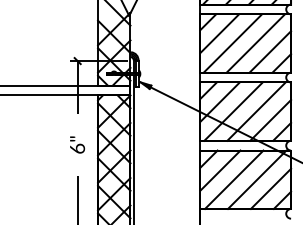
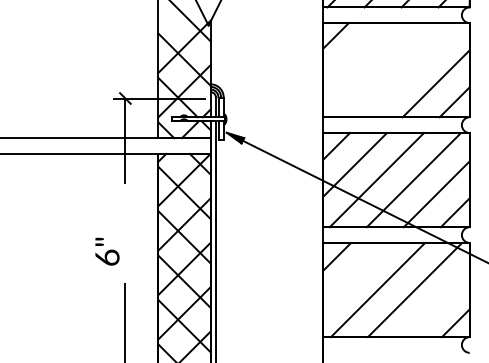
line: (219, 33) -> (354, 54), removed
line: (232, 43) -> (375, 70), removed
line: (255, 43) -> (412, 70), removed
text: (77, 144) -> (107, 250), moved
line: (220, 170) -> (355, 275), removed
line: (270, 188) -> (436, 304), removed

